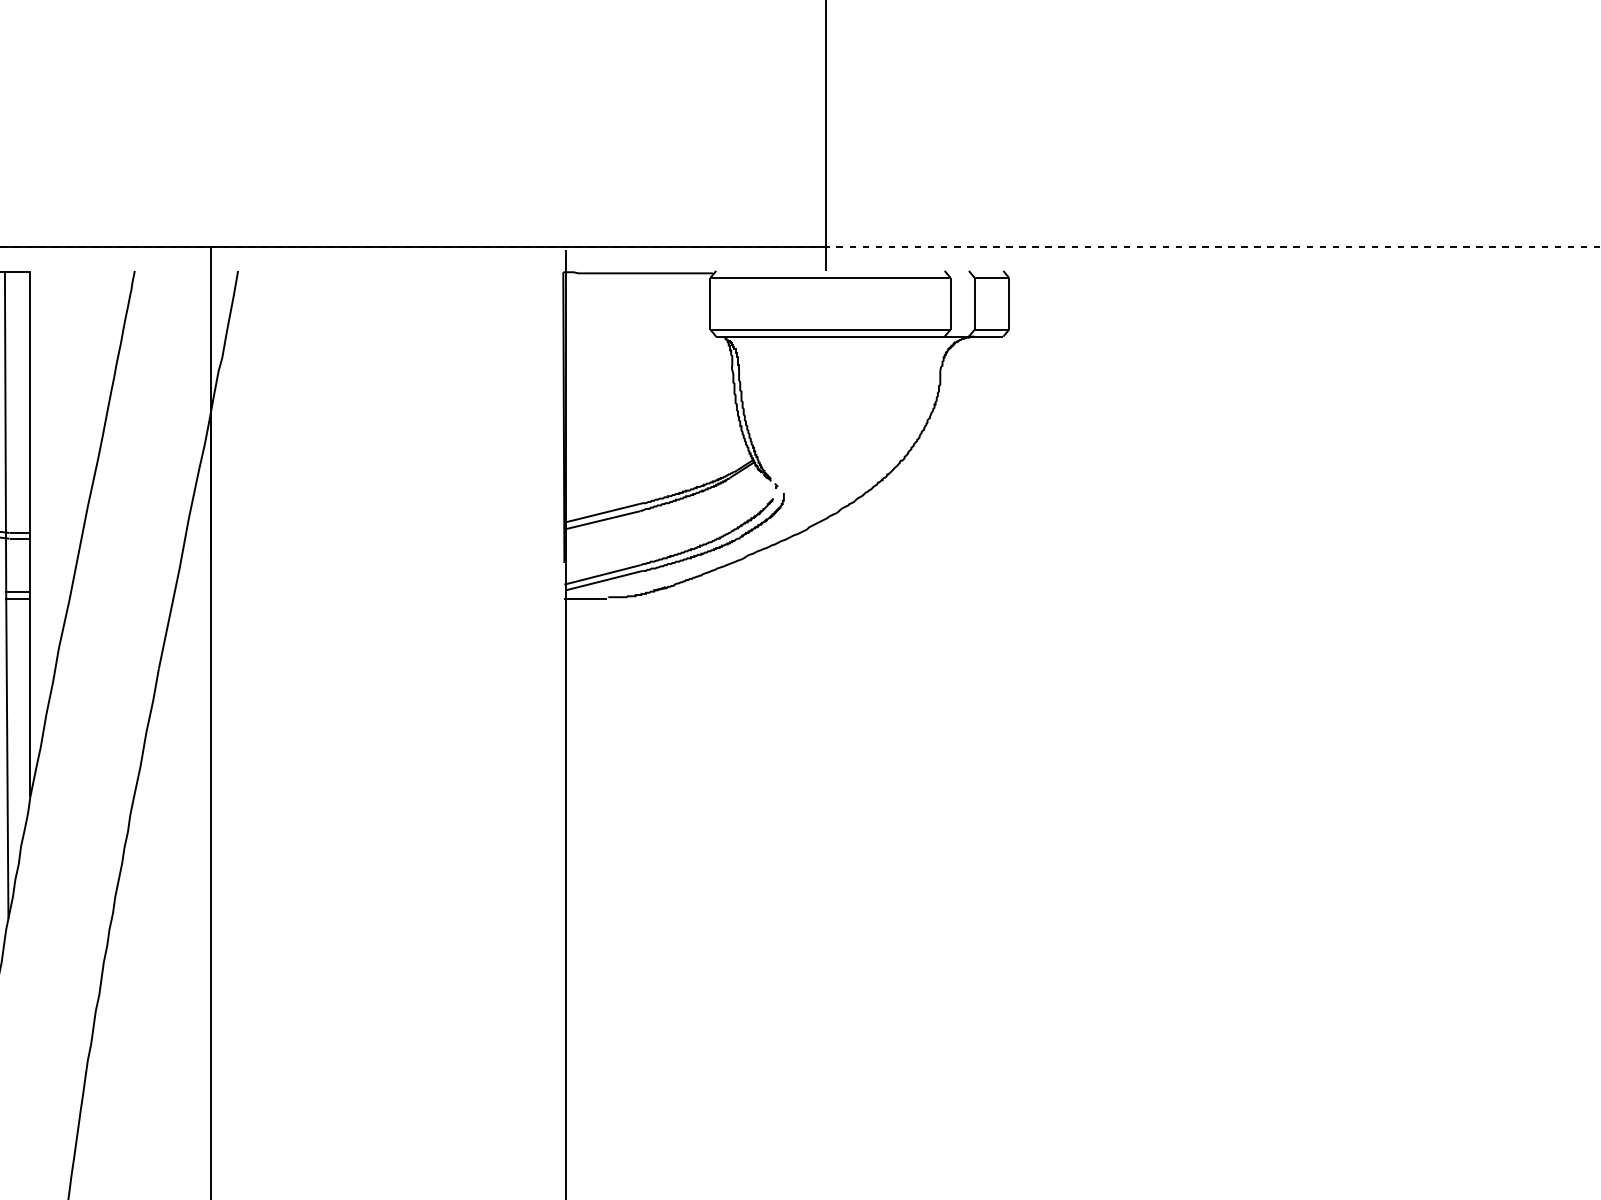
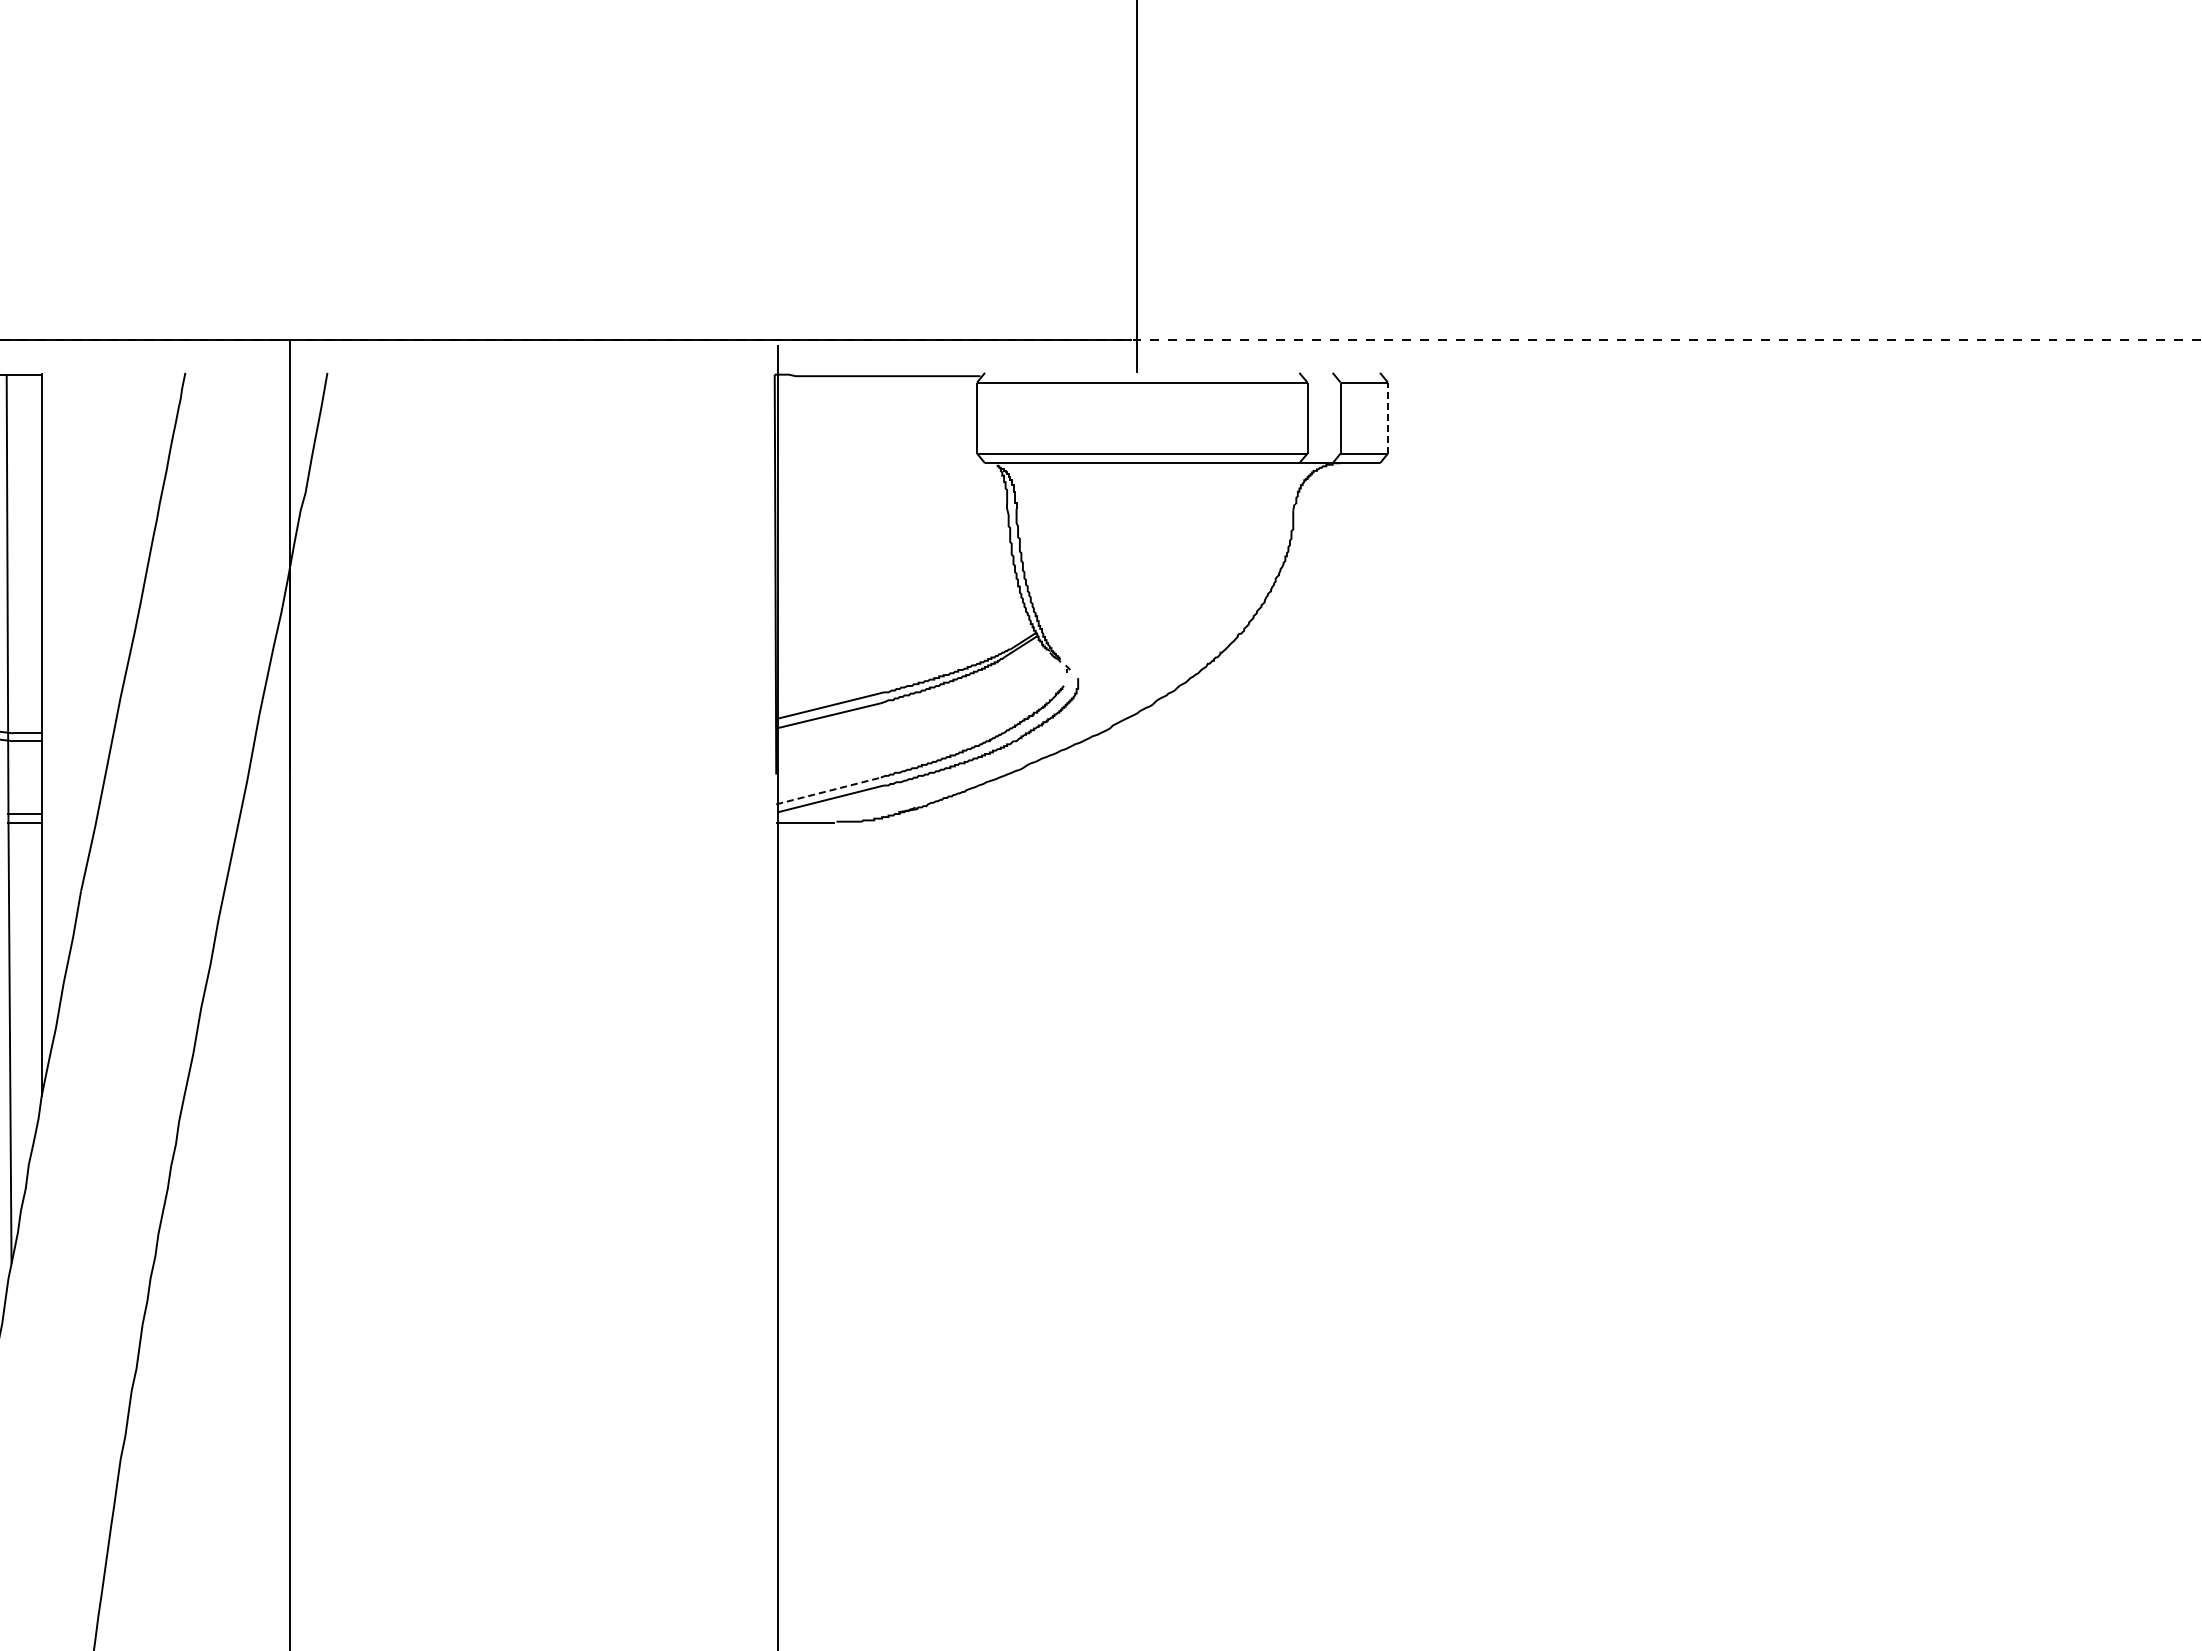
line: (1008, 304) -> (1387, 418), solid -> dashed
line: (602, 575) -> (828, 791), solid -> dashed

